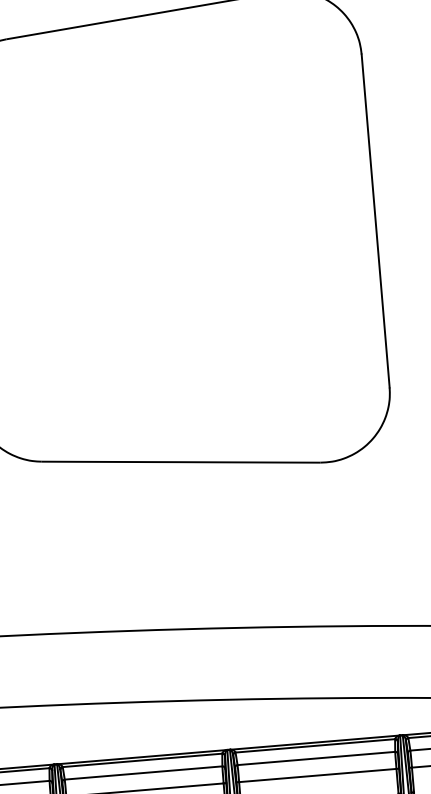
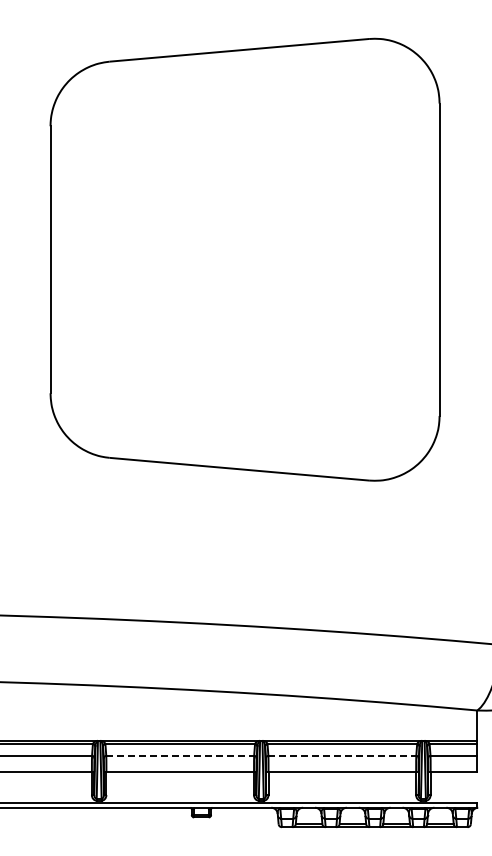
line: (316, 758) -> (342, 755), solid -> dashed
line: (143, 772) -> (180, 755), solid -> dashed

